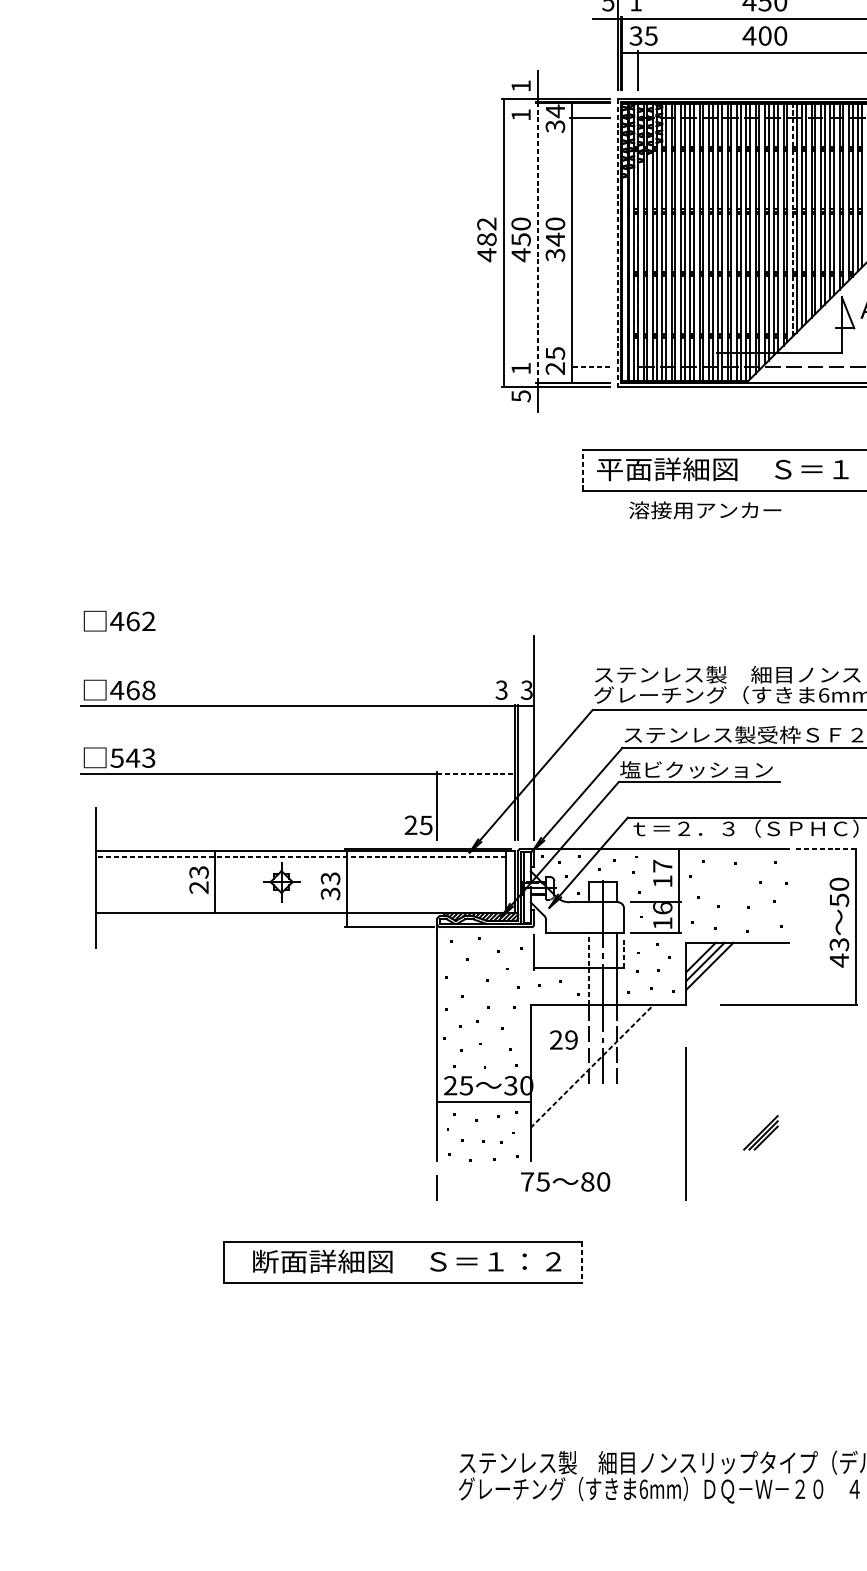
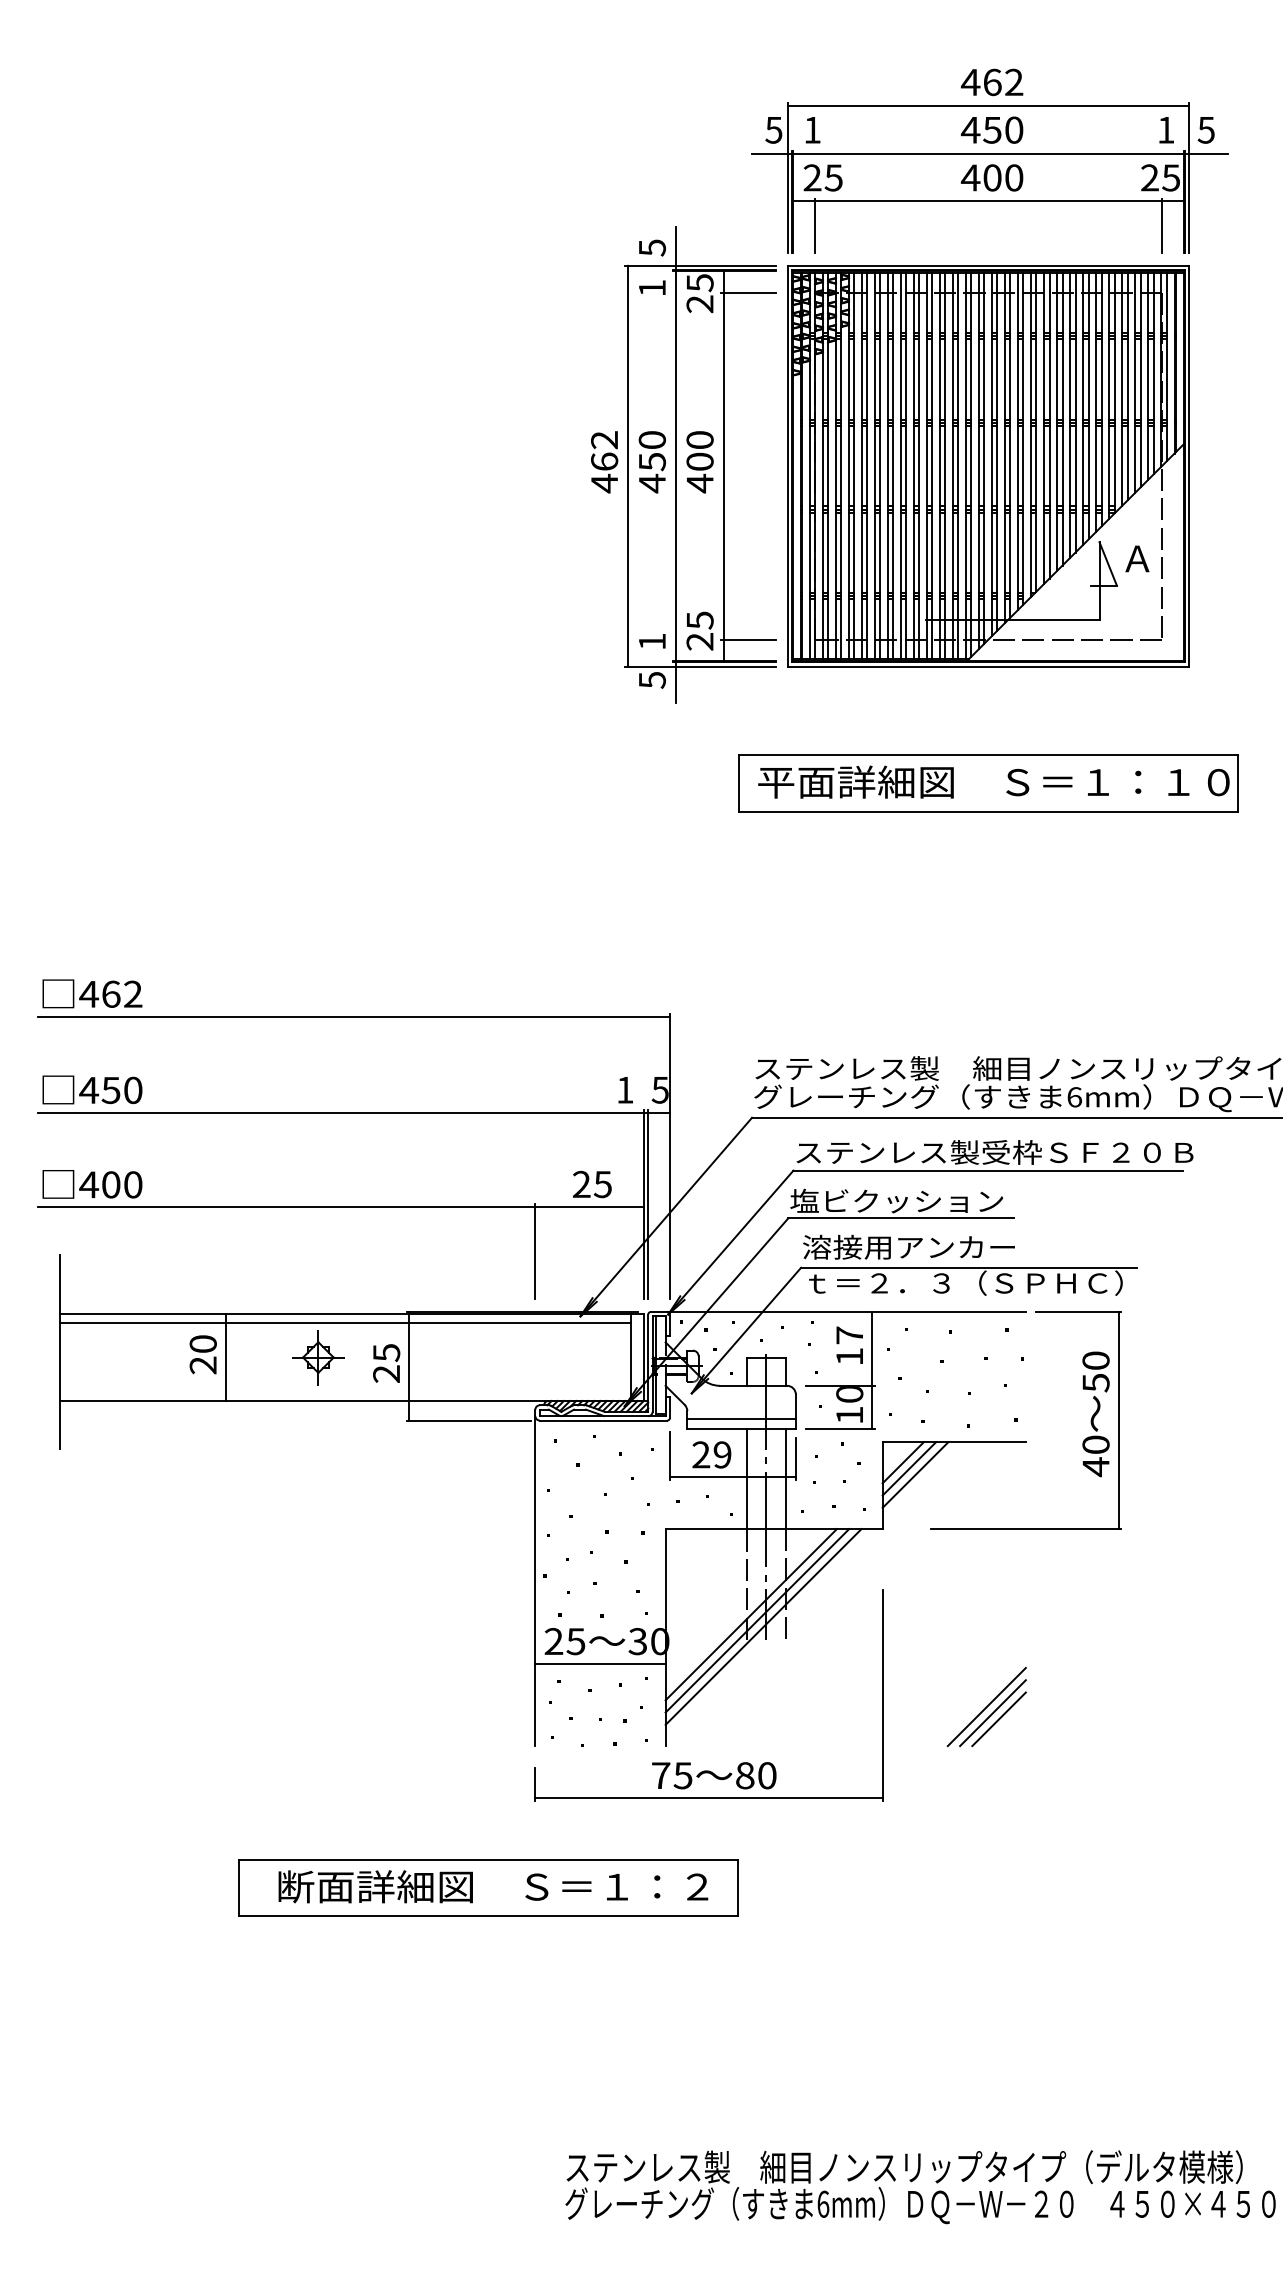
text: (636, 35) -> (812, 177), 35 -> 25
text: (521, 85) -> (652, 247), 1 -> 5
text: (555, 118) -> (700, 293), 34 -> 25
line: (793, 220) -> (1031, 435), dashed -> solid
text: (486, 239) -> (604, 461), 482 -> 462
line: (537, 242) -> (675, 465), dashed -> solid
line: (618, 242) -> (787, 466), dashed -> solid
text: (554, 247) -> (699, 472), 340 -> 400
line: (589, 367) -> (747, 639), dashed -> solid
line: (582, 469) -> (738, 782), dashed -> solid
text: (704, 509) -> (908, 1246), moved
line: (306, 637) -> (353, 1016), added
text: (501, 689) -> (624, 1089), 3 -> 1
text: (527, 689) -> (660, 1089), 3 -> 5
text: (140, 690) -> (121, 1090), 468 -> 450
text: (132, 757) -> (110, 1184), 543 -> 400
line: (476, 773) -> (590, 1206), dashed -> solid
text: (418, 825) -> (592, 1184), moved
line: (826, 849) -> (1078, 1312), dashed -> solid
line: (300, 856) -> (344, 1322), dashed -> solid
text: (198, 872) -> (202, 1344), 23 -> 20
text: (330, 886) -> (386, 1363), 33 -> 25
text: (662, 908) -> (849, 1394), 16 -> 10
line: (585, 926) -> (741, 1419), added
text: (838, 944) -> (1095, 1444), 43 -> 40
line: (623, 955) -> (795, 1459), dashed -> solid
line: (588, 969) -> (746, 1479), dashed -> solid
text: (563, 1039) -> (711, 1454), moved
line: (592, 1066) -> (751, 1614), dashed -> solid
line: (596, 1070) -> (757, 1620), added
line: (600, 1074) -> (763, 1626), added
part: (760, 1133) -> (986, 1707), size x1.67
line: (561, 1198) -> (708, 1798), added
line: (582, 1262) -> (737, 1888), dashed -> solid

